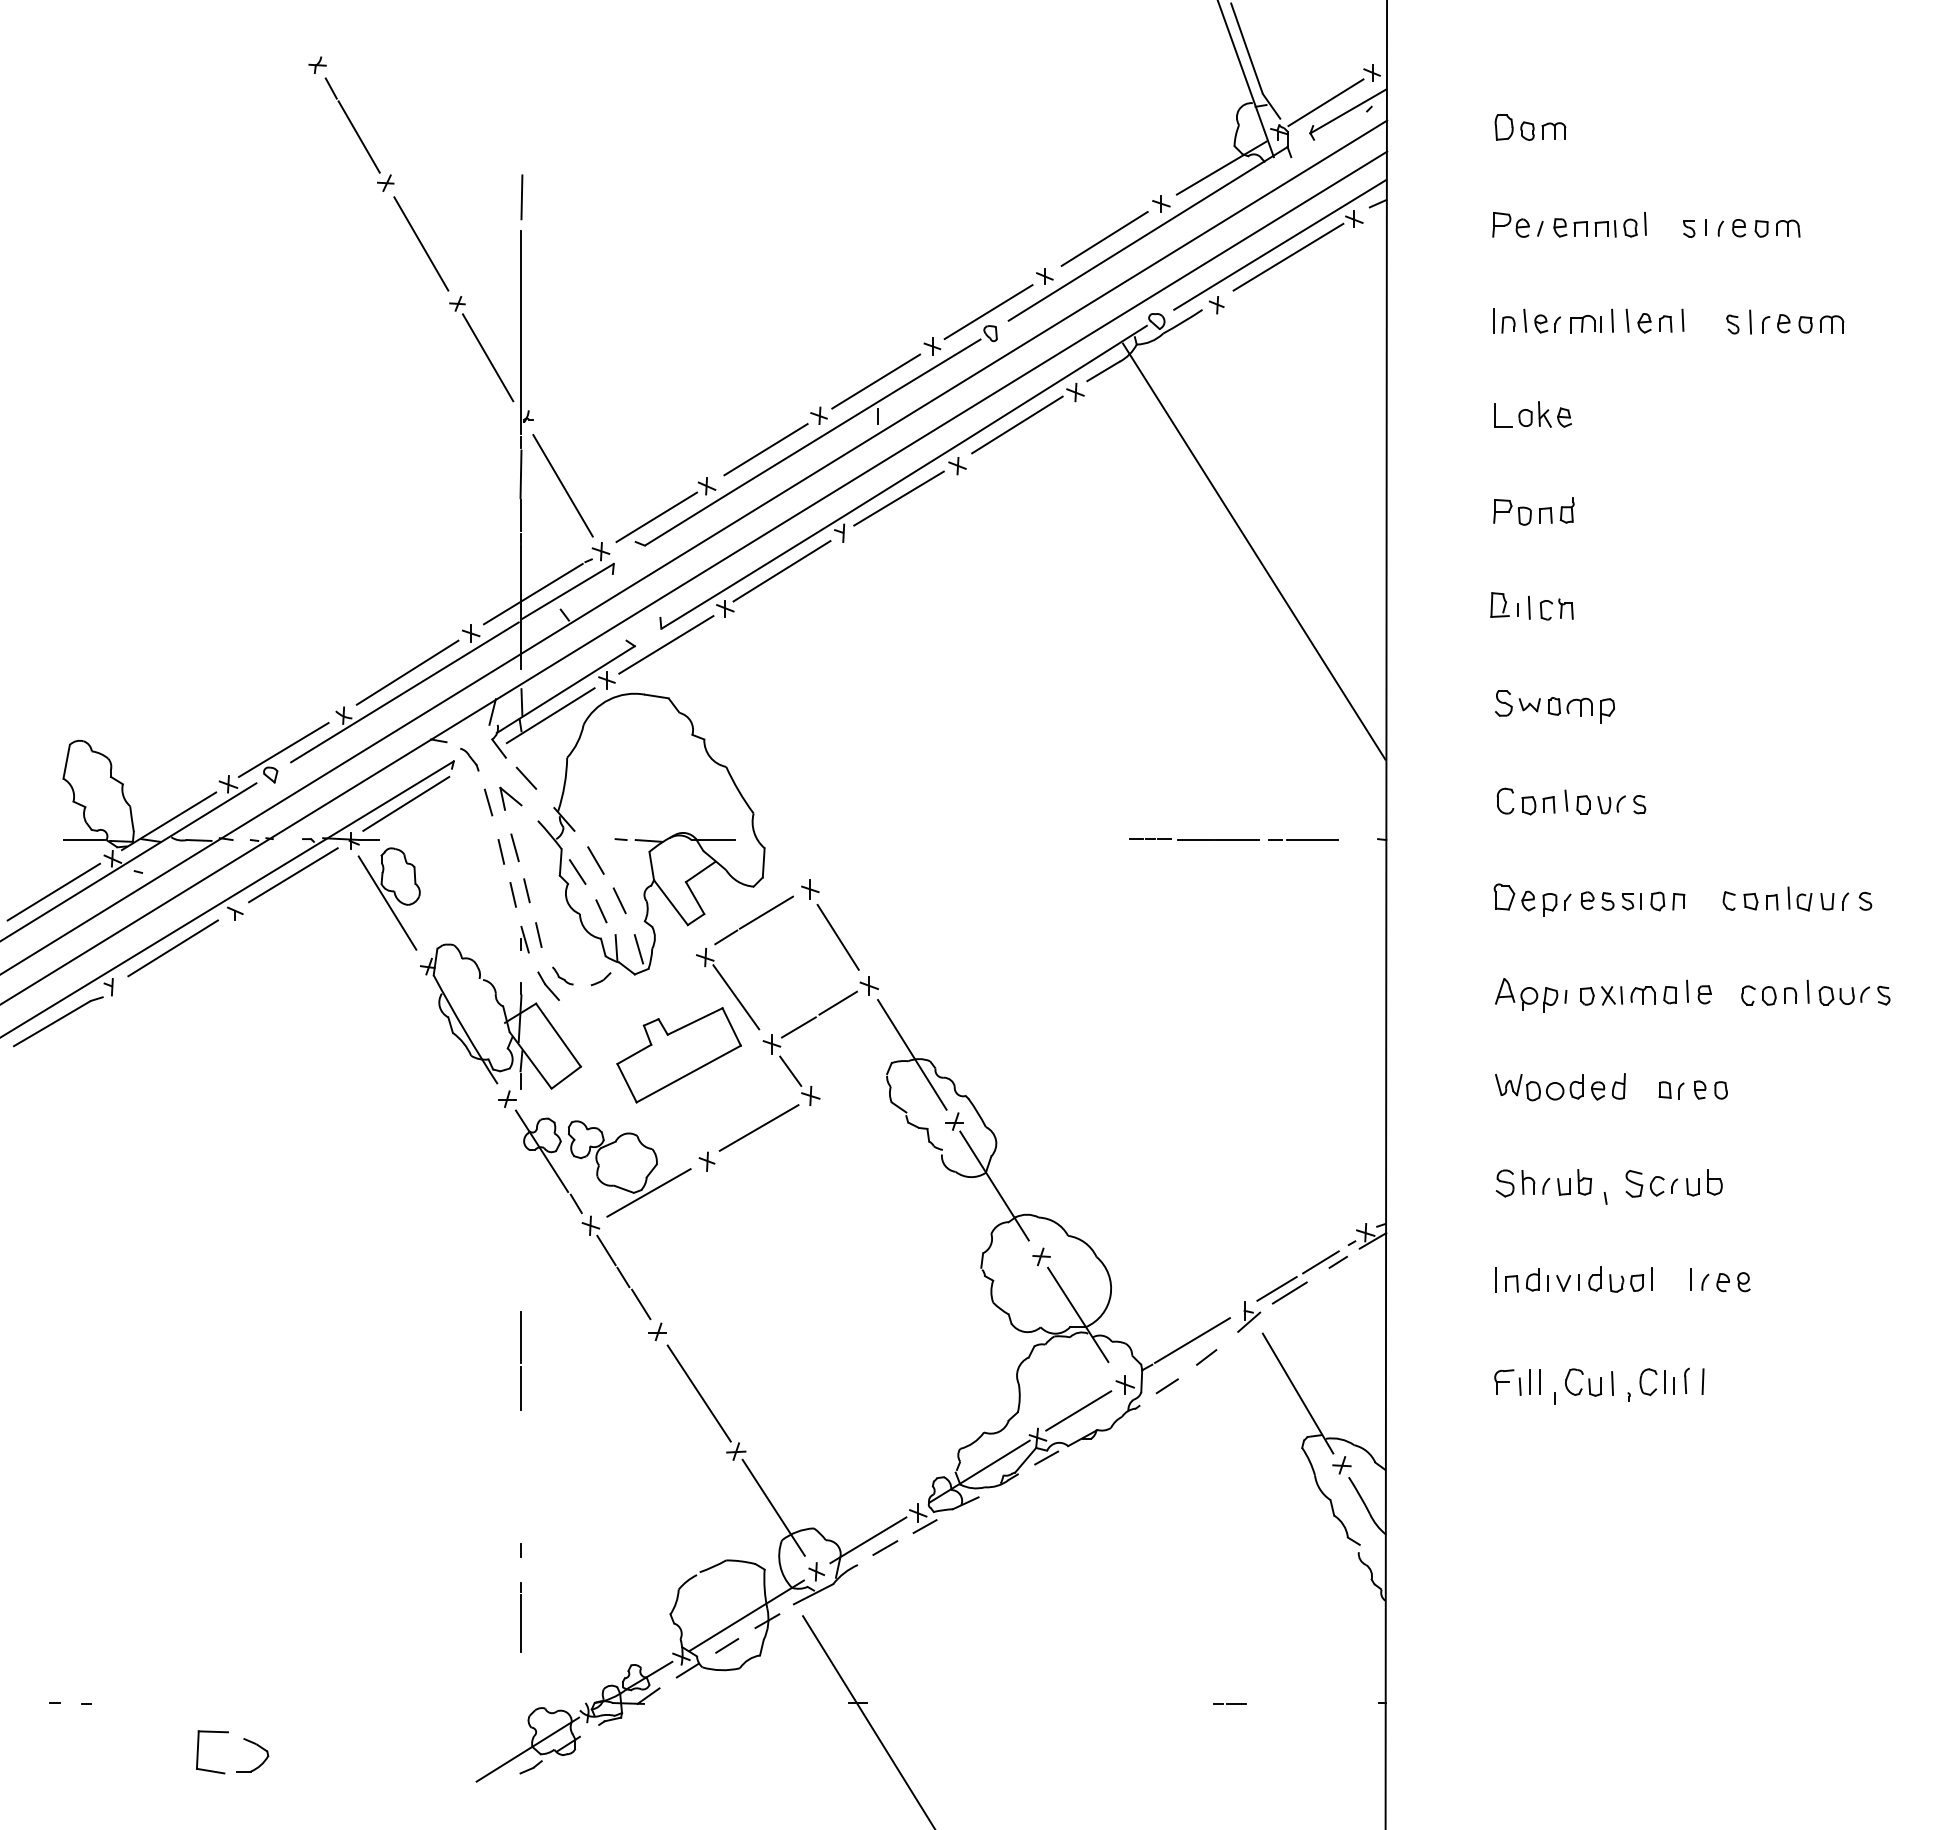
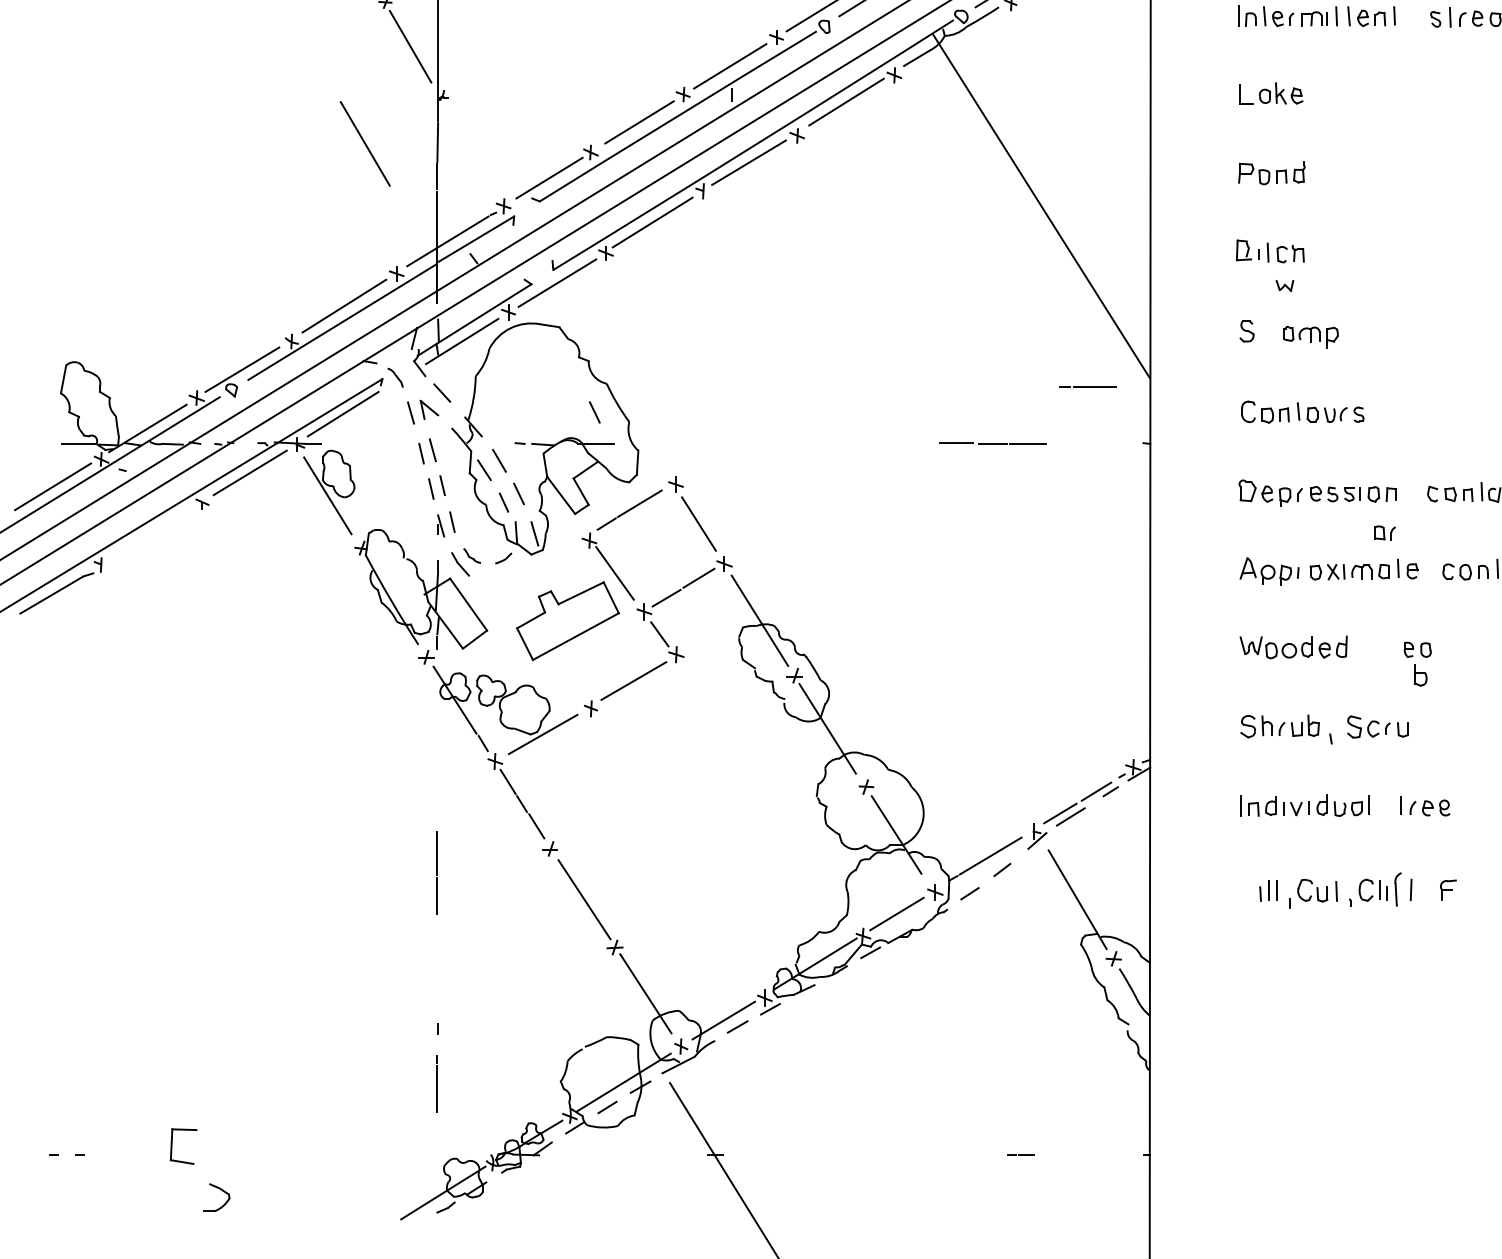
line: (562, 485) -> (364, 143), moved
part: (1529, 705) -> (1284, 286), moved
line: (711, 801) -> (594, 412), added
line: (1303, 839) -> (1087, 386), moved
line: (172, 948) -> (150, 533), removed
part: (1671, 1090) -> (1385, 533), moved
part: (1714, 1182) -> (1420, 675), moved
part: (1686, 1380) -> (1397, 888), size x1.6
part: (1504, 1381) -> (1448, 889), moved
part: (198, 1752) -> (172, 1146), moved

